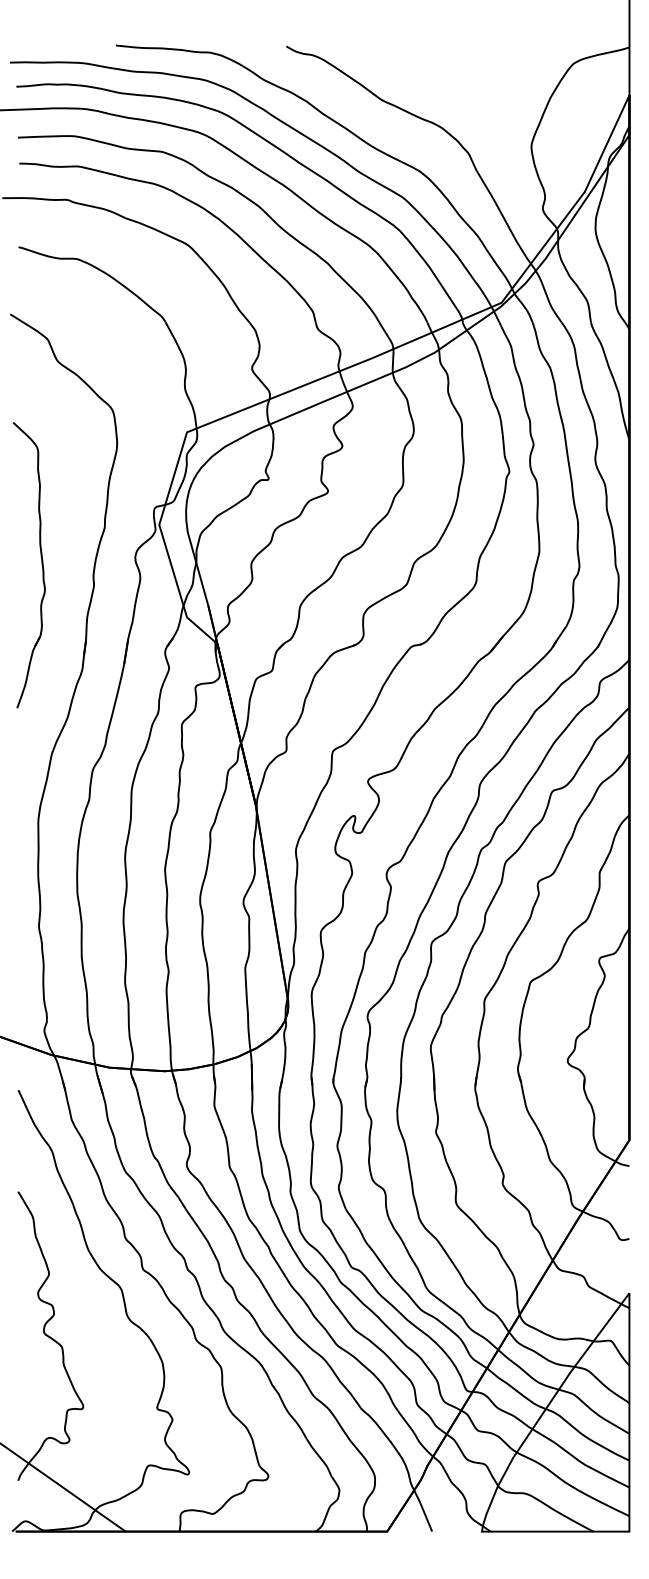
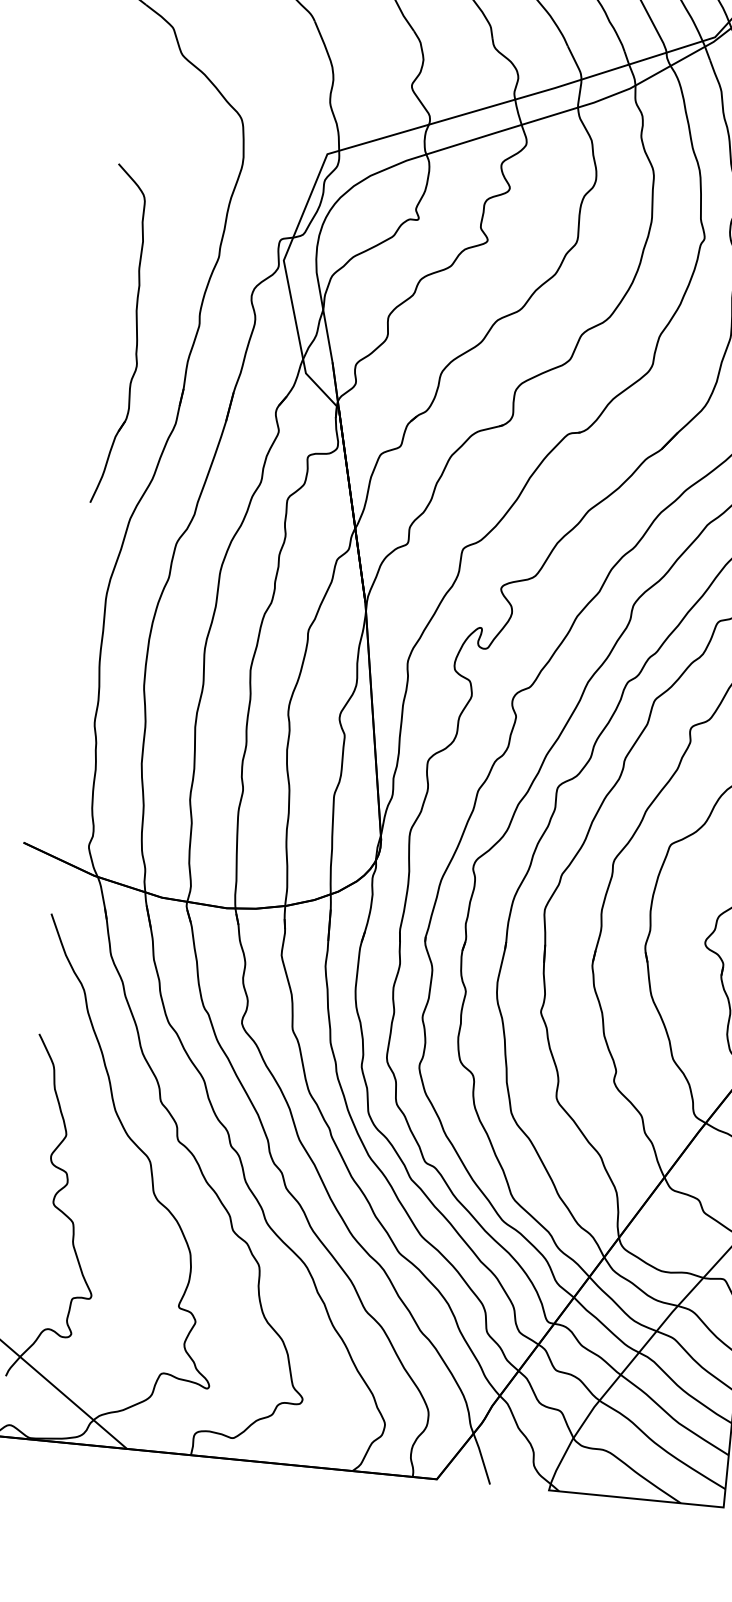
part: (41, 565) -> (135, 336), moved

